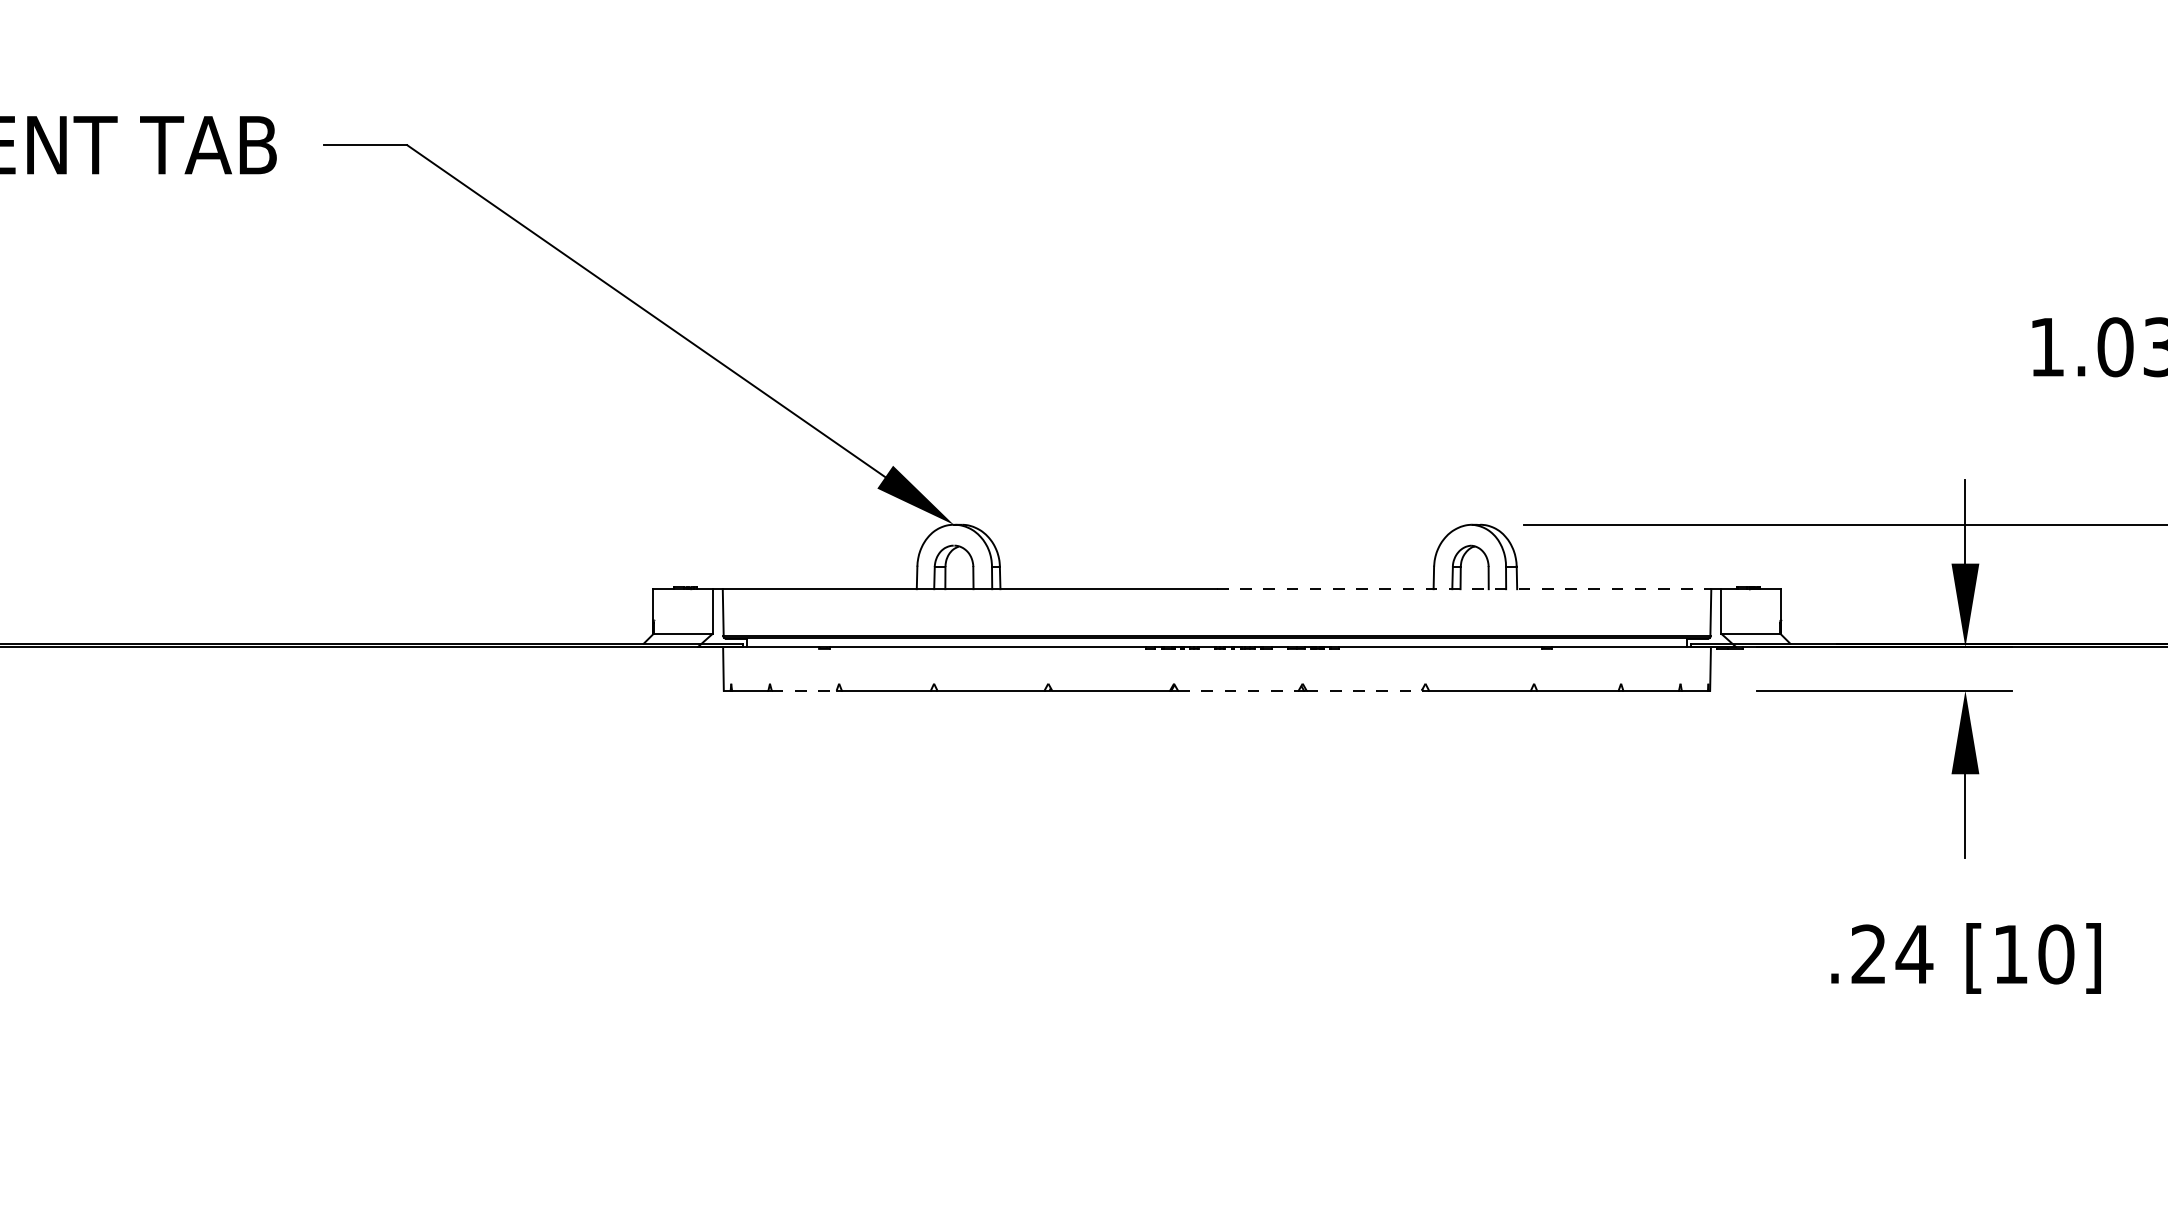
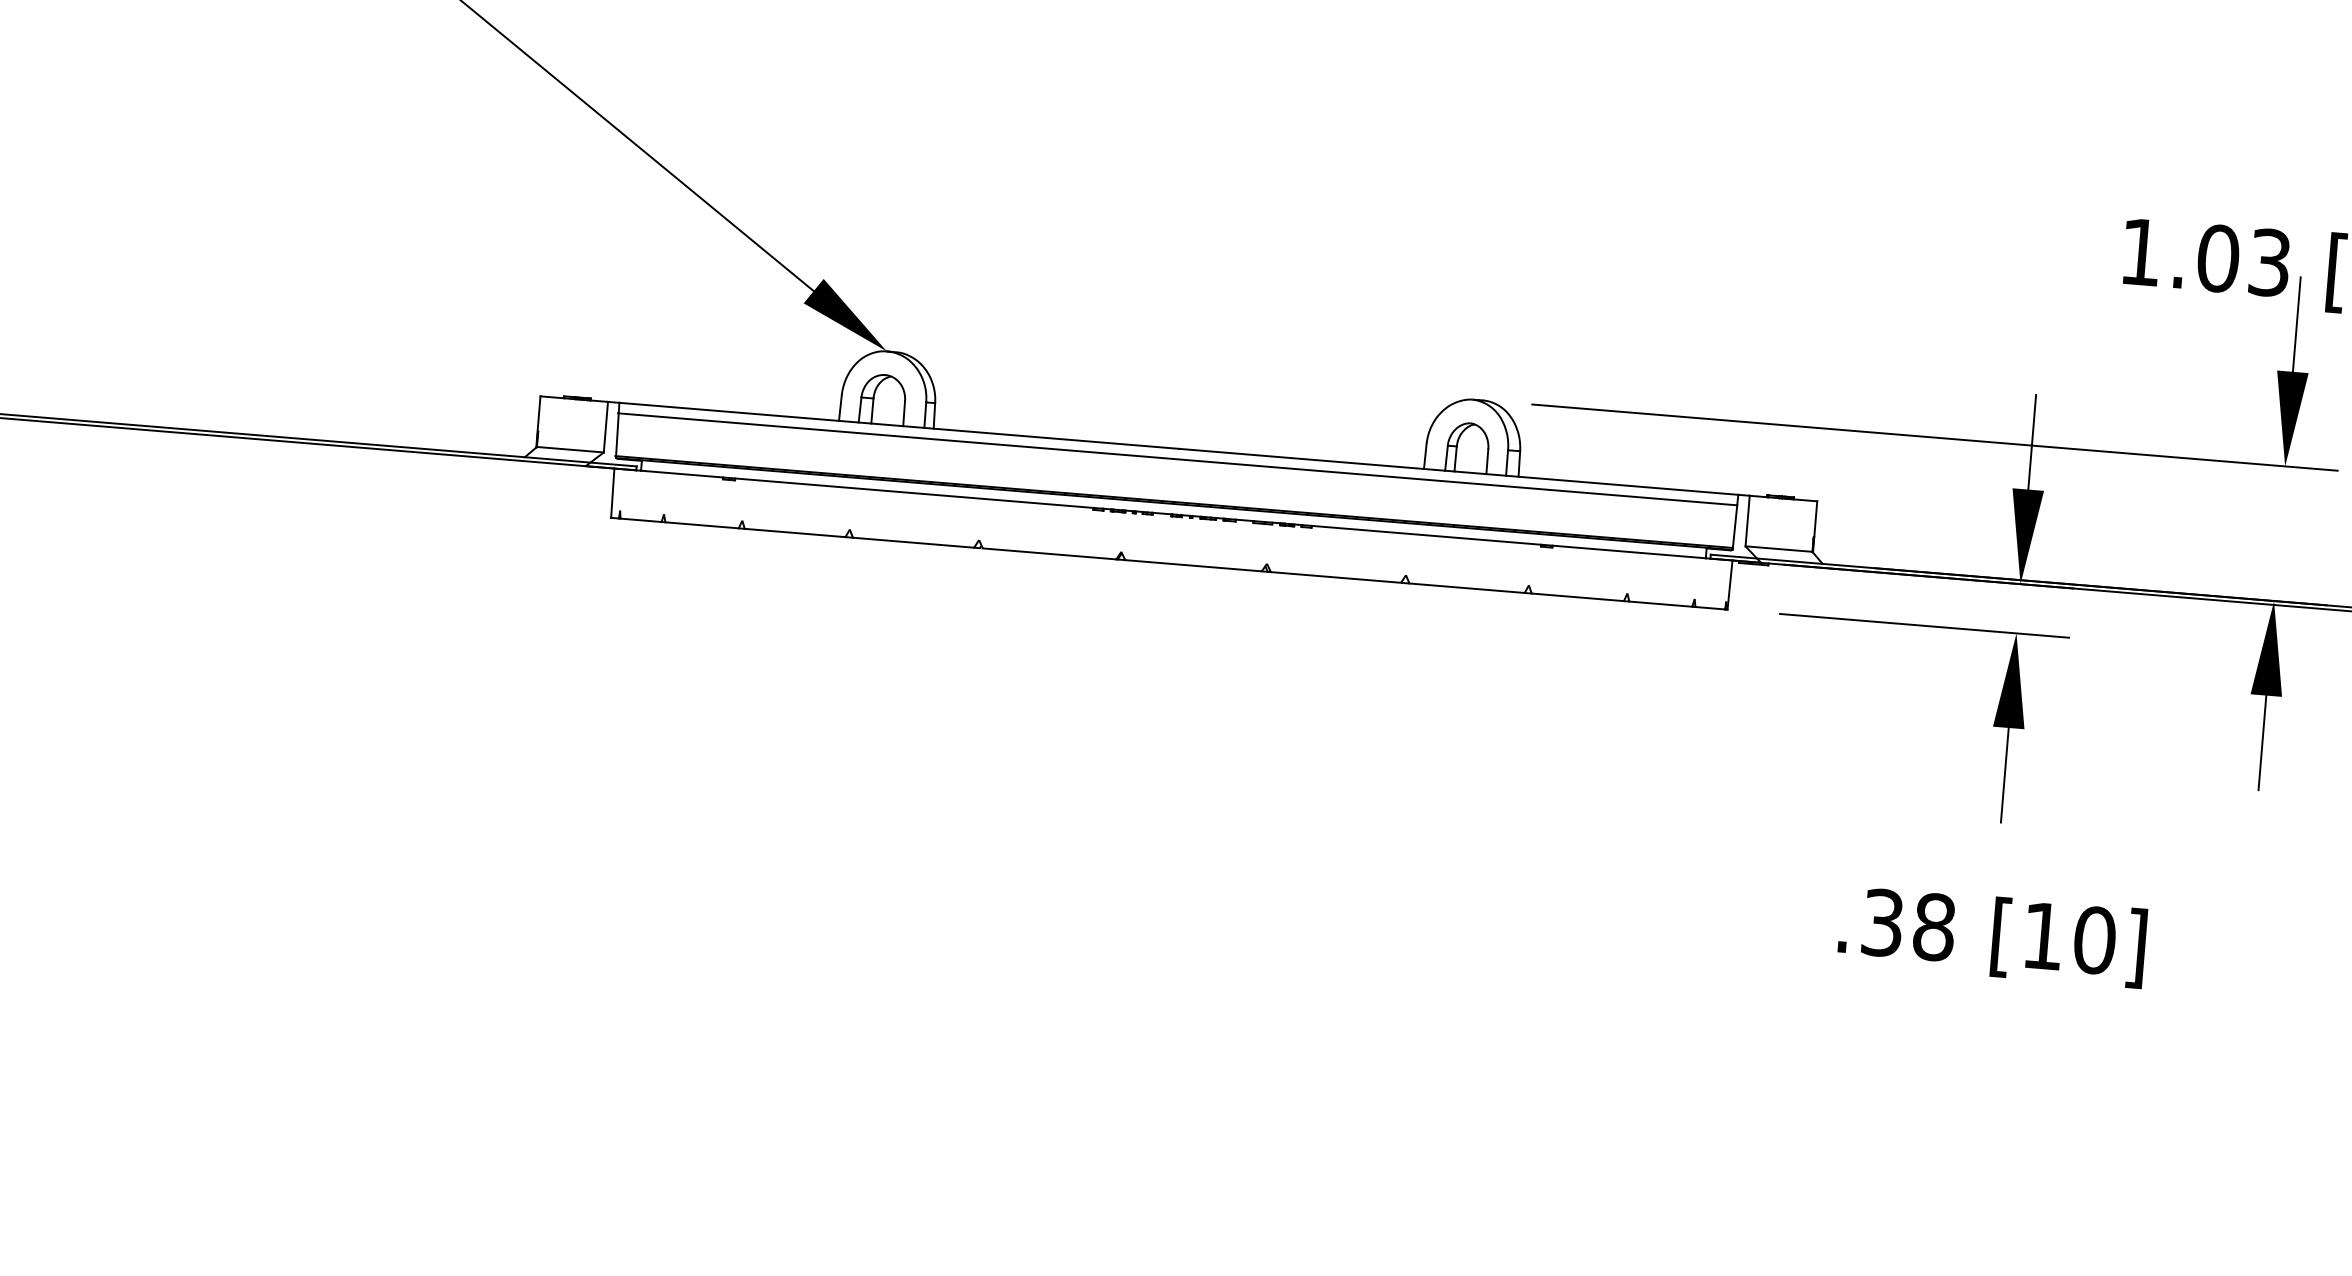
line: (1464, 589) -> (1458, 472), dashed -> solid
line: (1216, 598) -> (1177, 459), added
line: (804, 690) -> (702, 525), dashed -> solid
line: (1238, 690) -> (1193, 565), dashed -> solid
line: (1364, 690) -> (1336, 577), dashed -> solid
text: (1892, 954) -> (1909, 925), .24 -> .38

